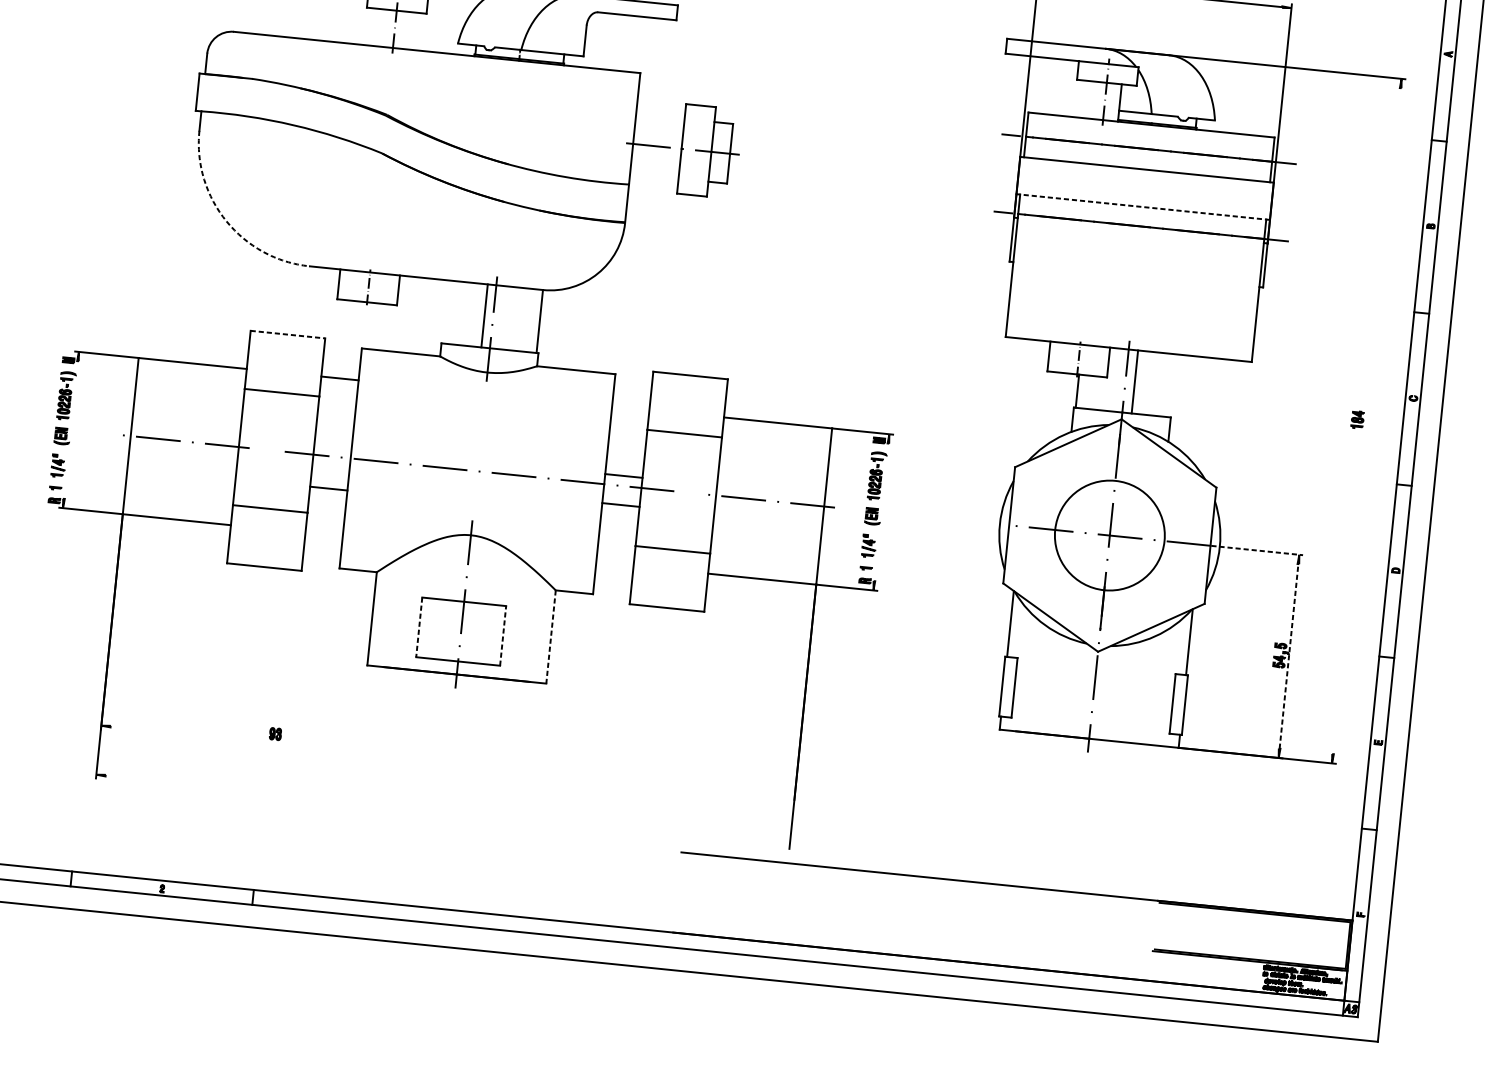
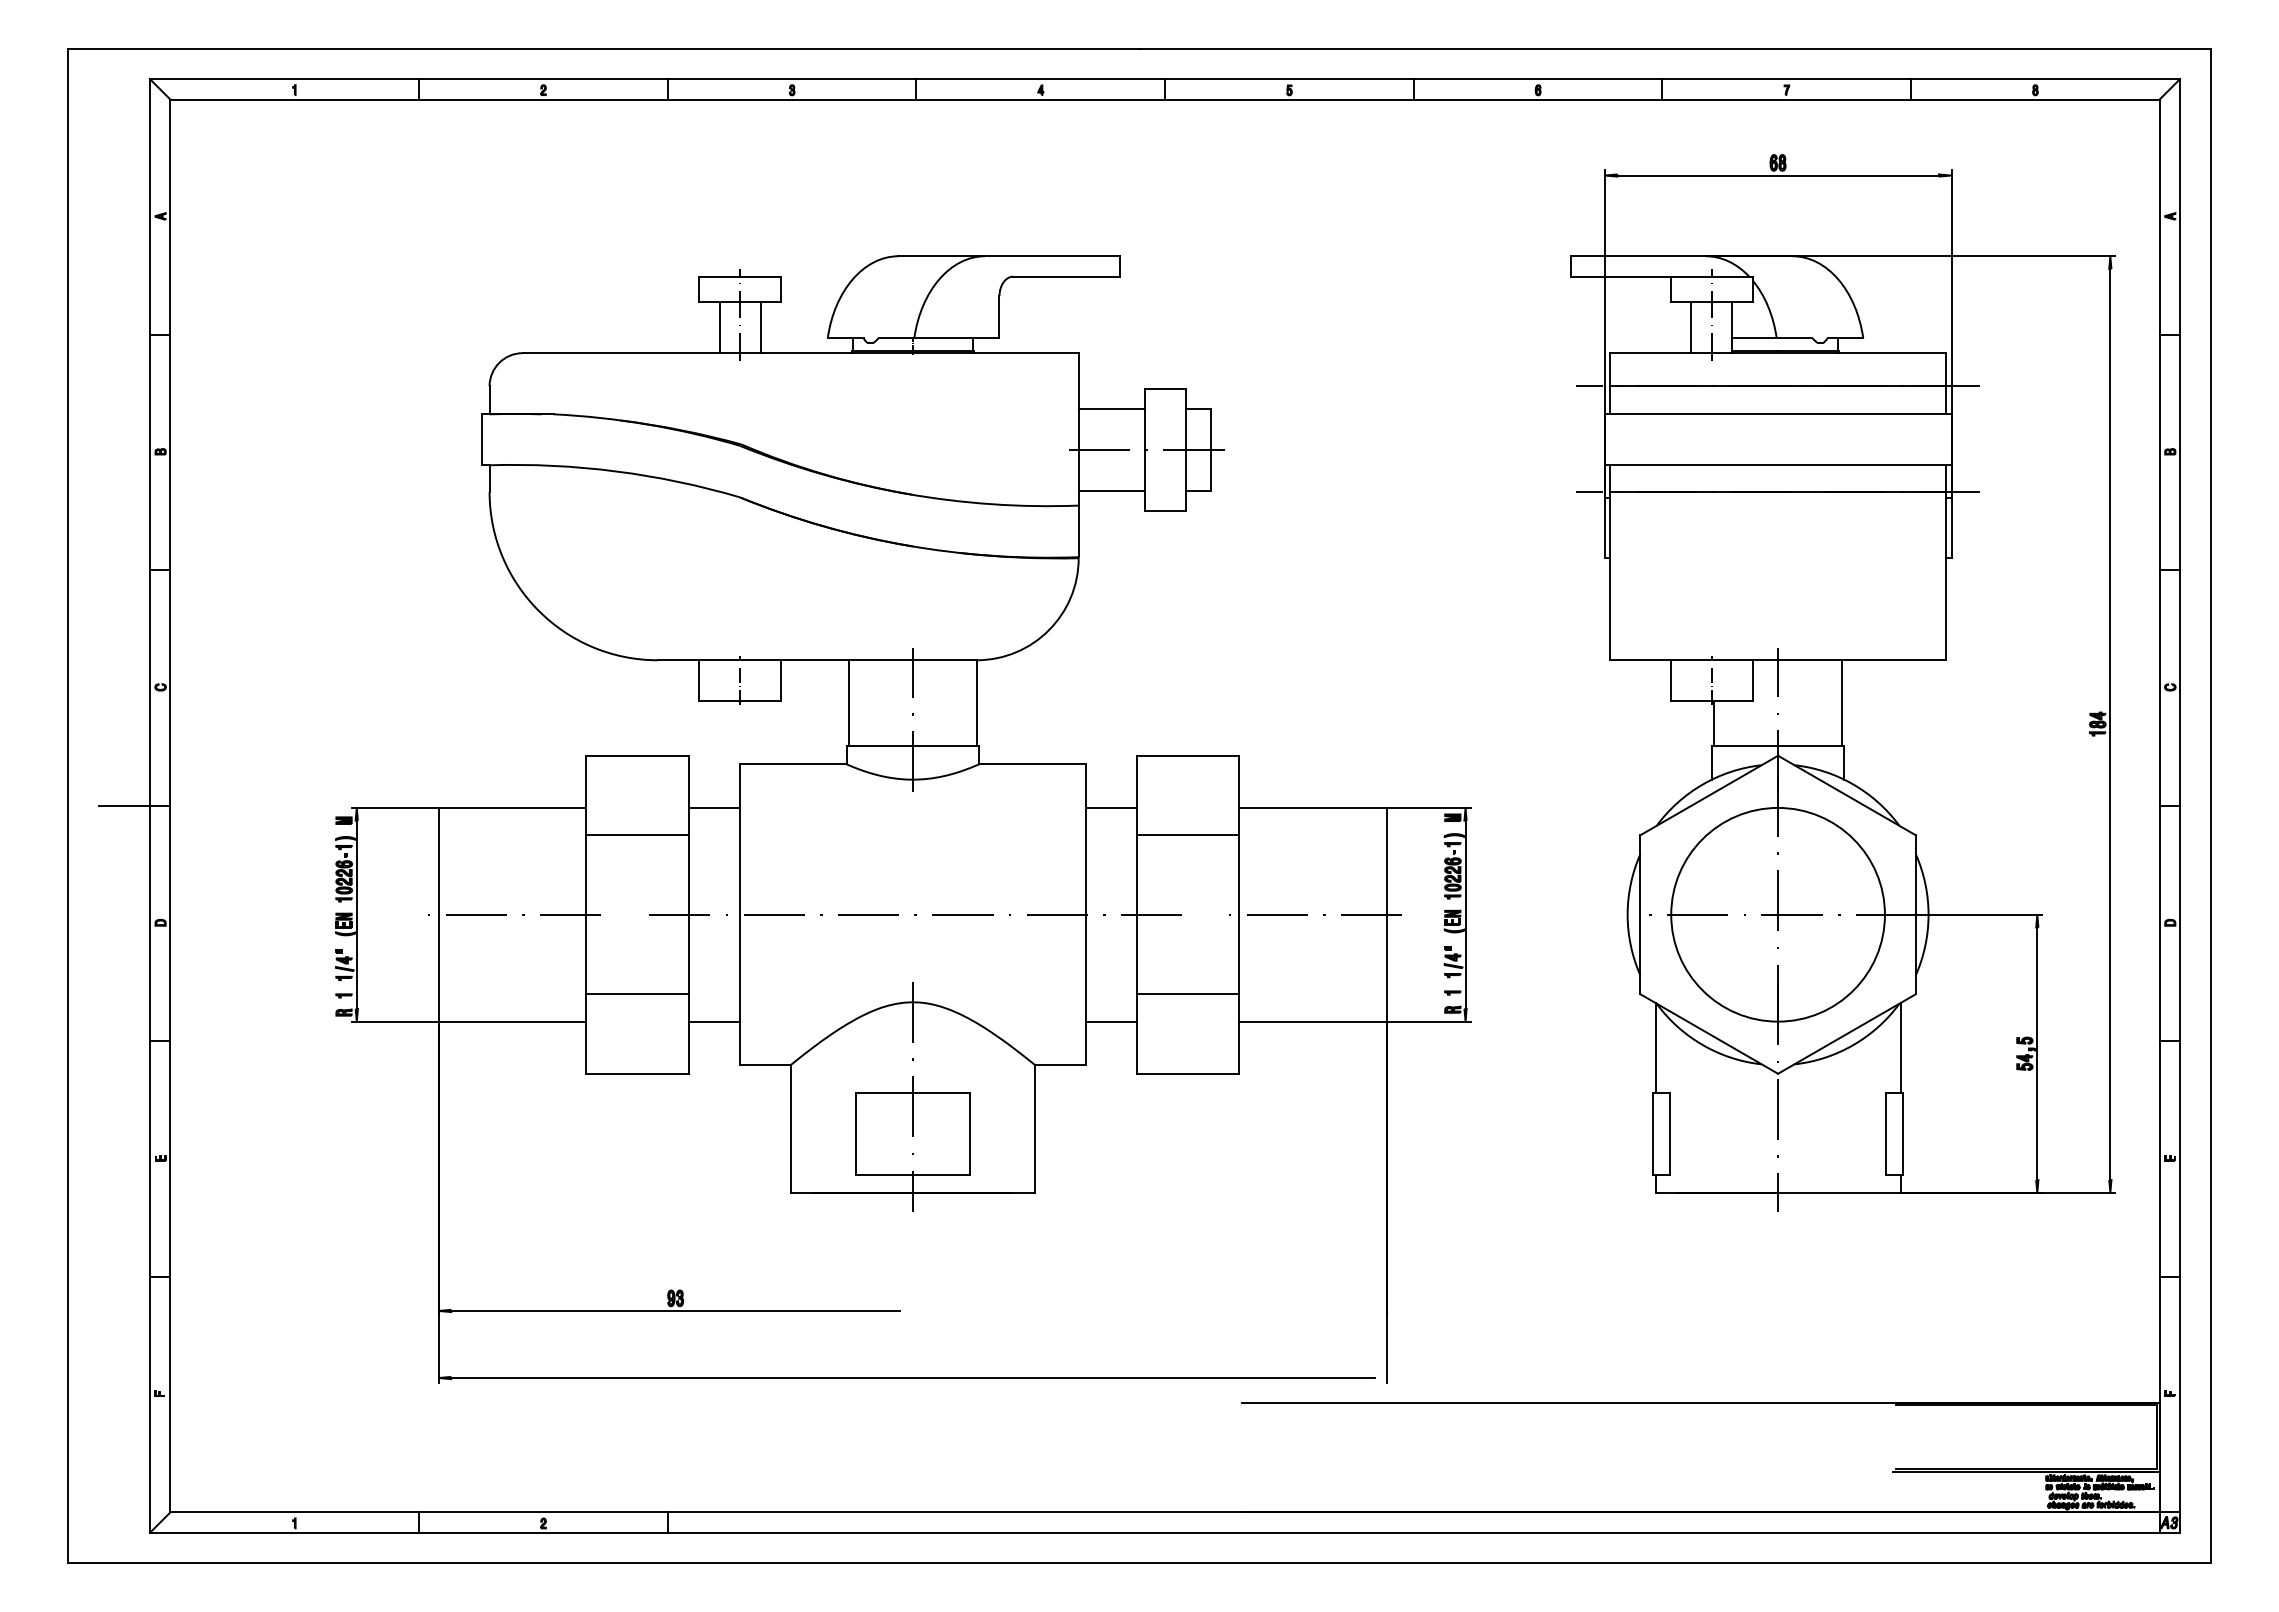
line: (379, 27) -> (719, 327), added
line: (409, 30) -> (760, 327), added
line: (1090, 99) -> (1691, 327), added
line: (660, 116) -> (1111, 409), added
line: (654, 175) -> (1111, 490), added
line: (1142, 207) -> (1777, 465), dashed -> solid
arc: (226, 221) -> (538, 610), dashed -> solid
line: (484, 316) -> (849, 703), moved
line: (287, 334) -> (637, 755), dashed -> solid
line: (1134, 382) -> (1841, 703), moved
line: (1366, 421) -> (2110, 724), added
line: (70, 429) -> (356, 914), added
line: (623, 475) -> (1111, 807), moved
line: (328, 488) -> (713, 1021), moved
line: (620, 504) -> (1111, 1021), moved
line: (881, 512) -> (1465, 914), added
circle: (1109, 535) -> (1777, 914), size x1.43
line: (1257, 550) -> (1979, 914), dashed -> solid
line: (419, 627) -> (855, 1134), dashed -> solid
line: (503, 636) -> (970, 1134), dashed -> solid
line: (551, 637) -> (1035, 1129), dashed -> solid
line: (1289, 656) -> (2037, 1053), dashed -> solid
line: (274, 742) -> (675, 1310), added
line: (442, 810) -> (912, 1378), added

